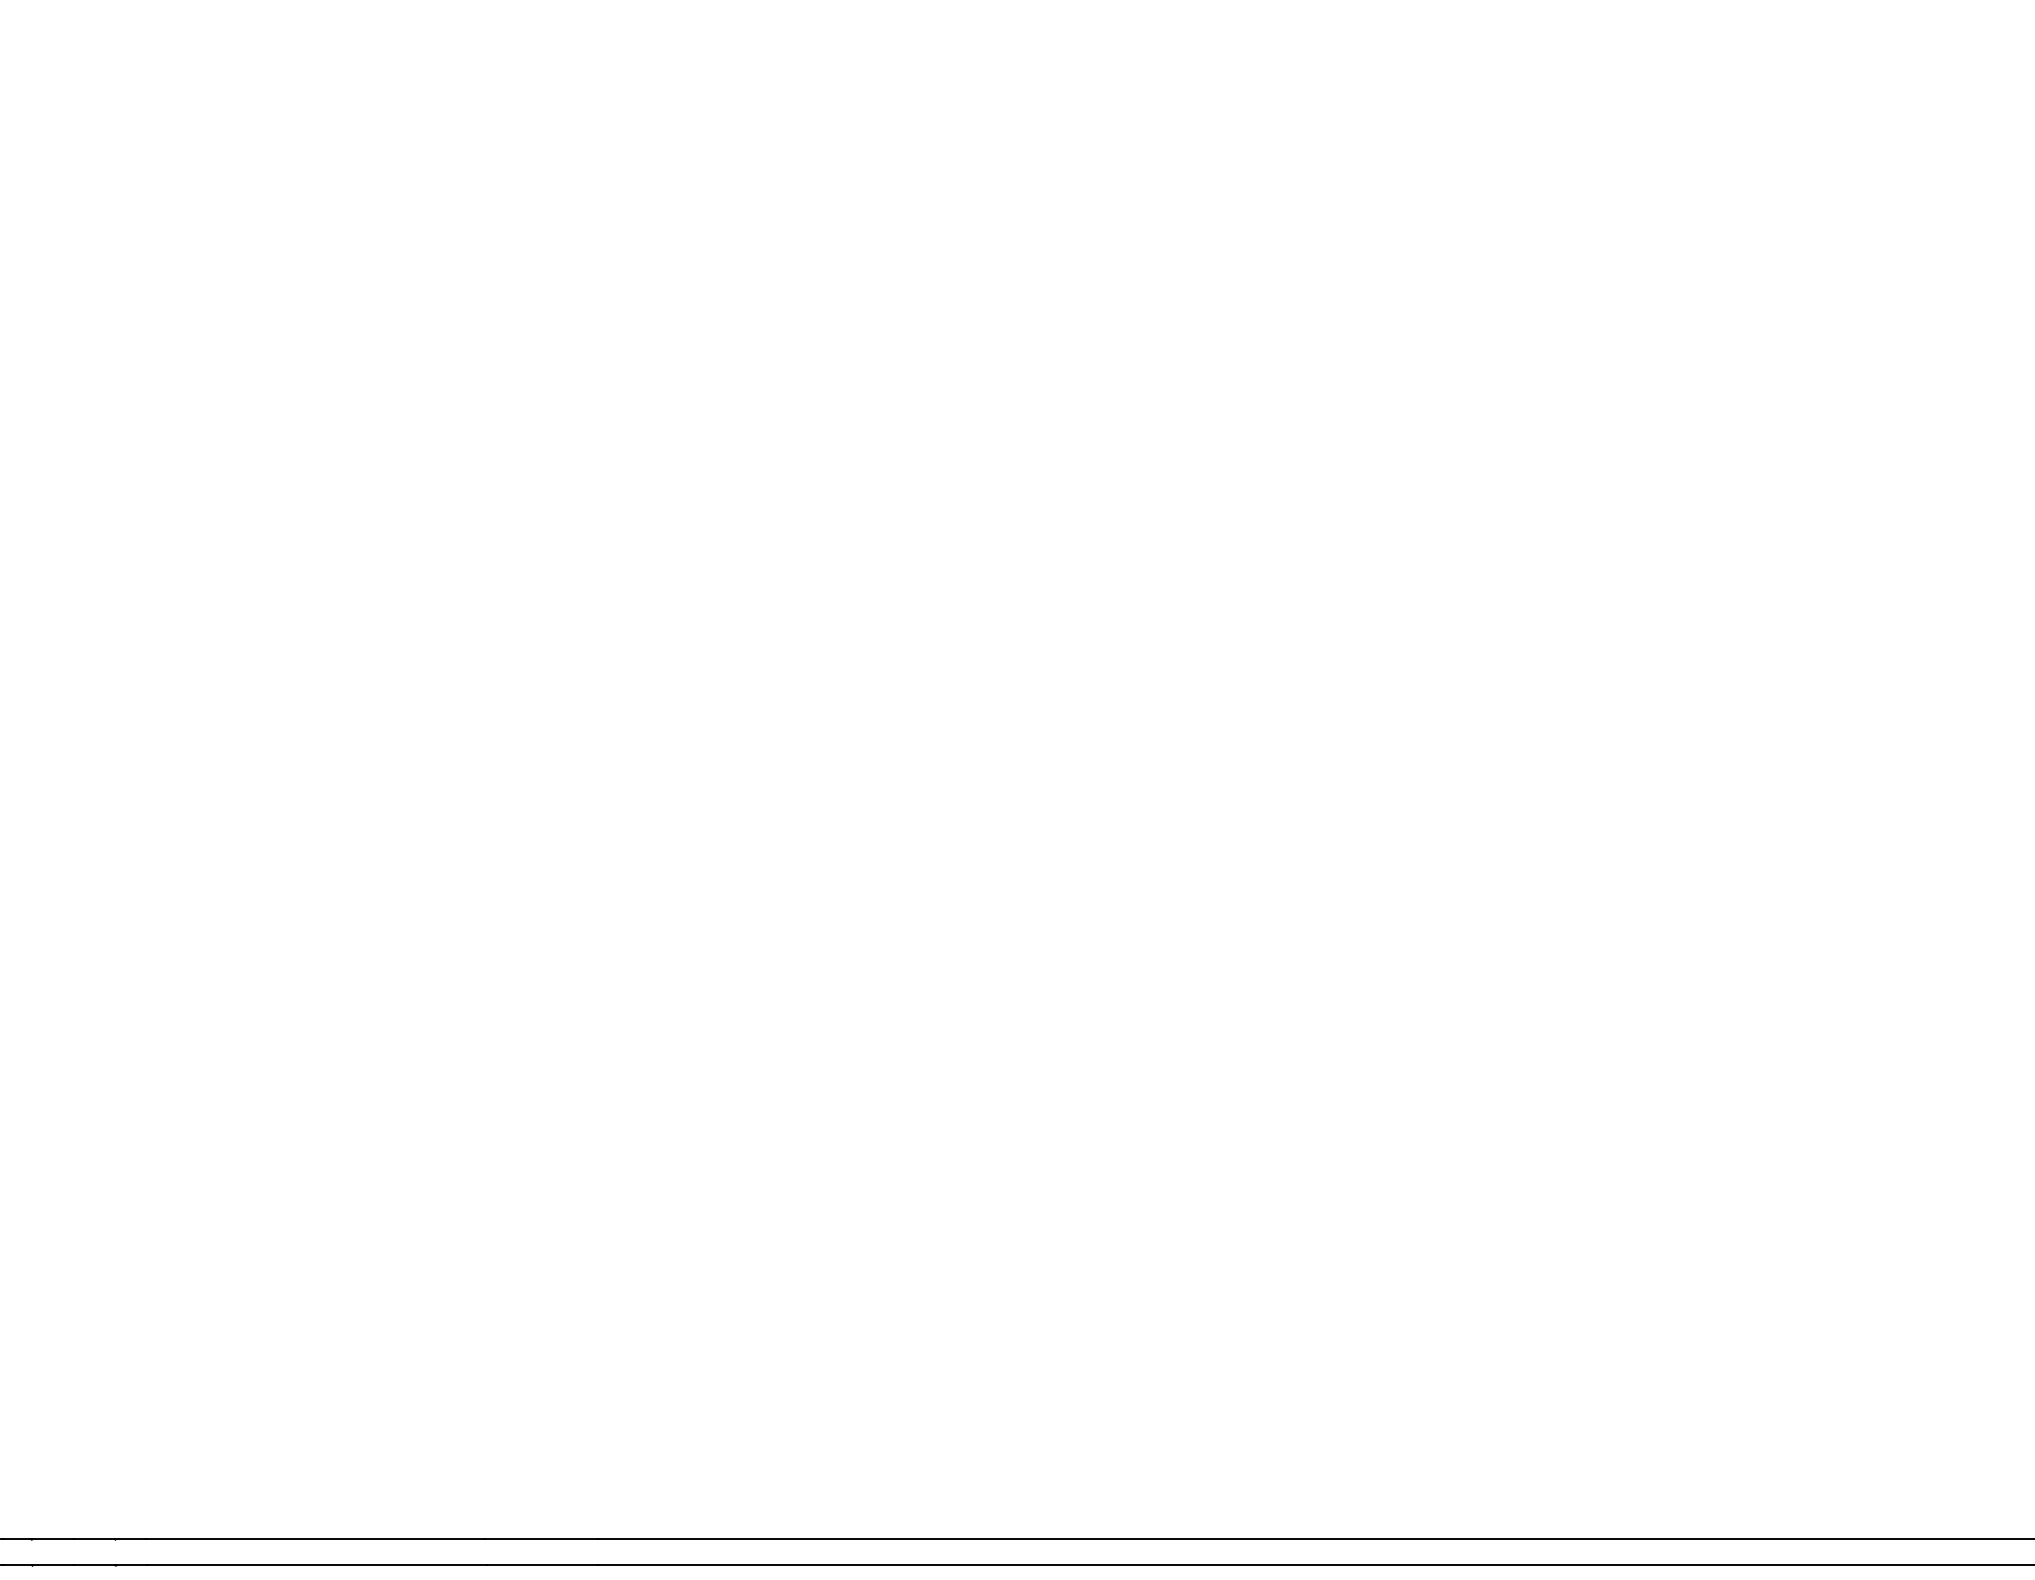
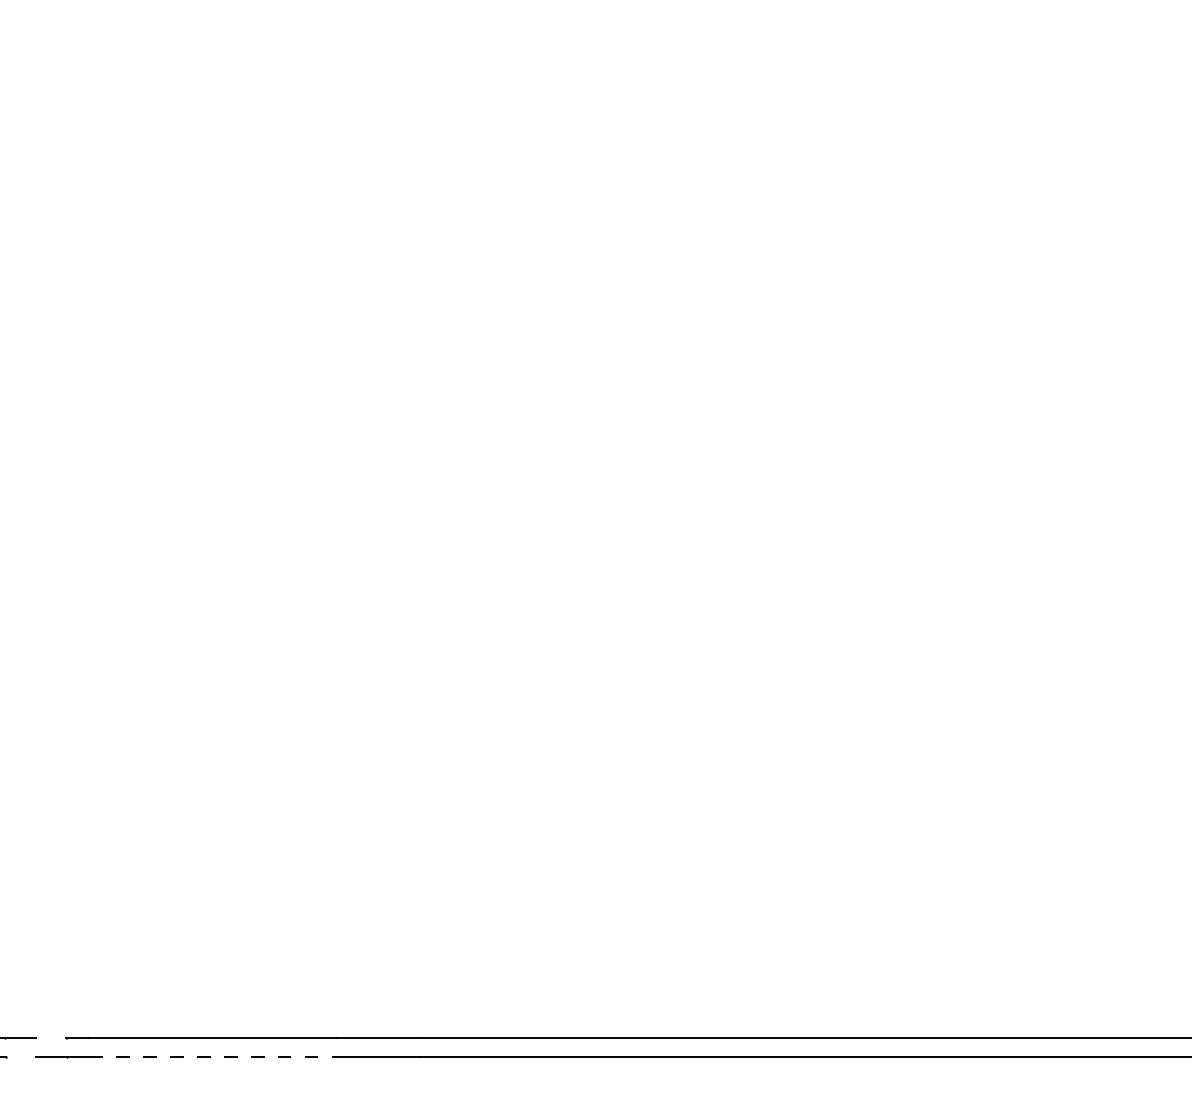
line: (93, 1539) -> (50, 1038), removed
line: (52, 1565) -> (20, 1057), removed
line: (317, 1565) -> (214, 1057), solid -> dashed

